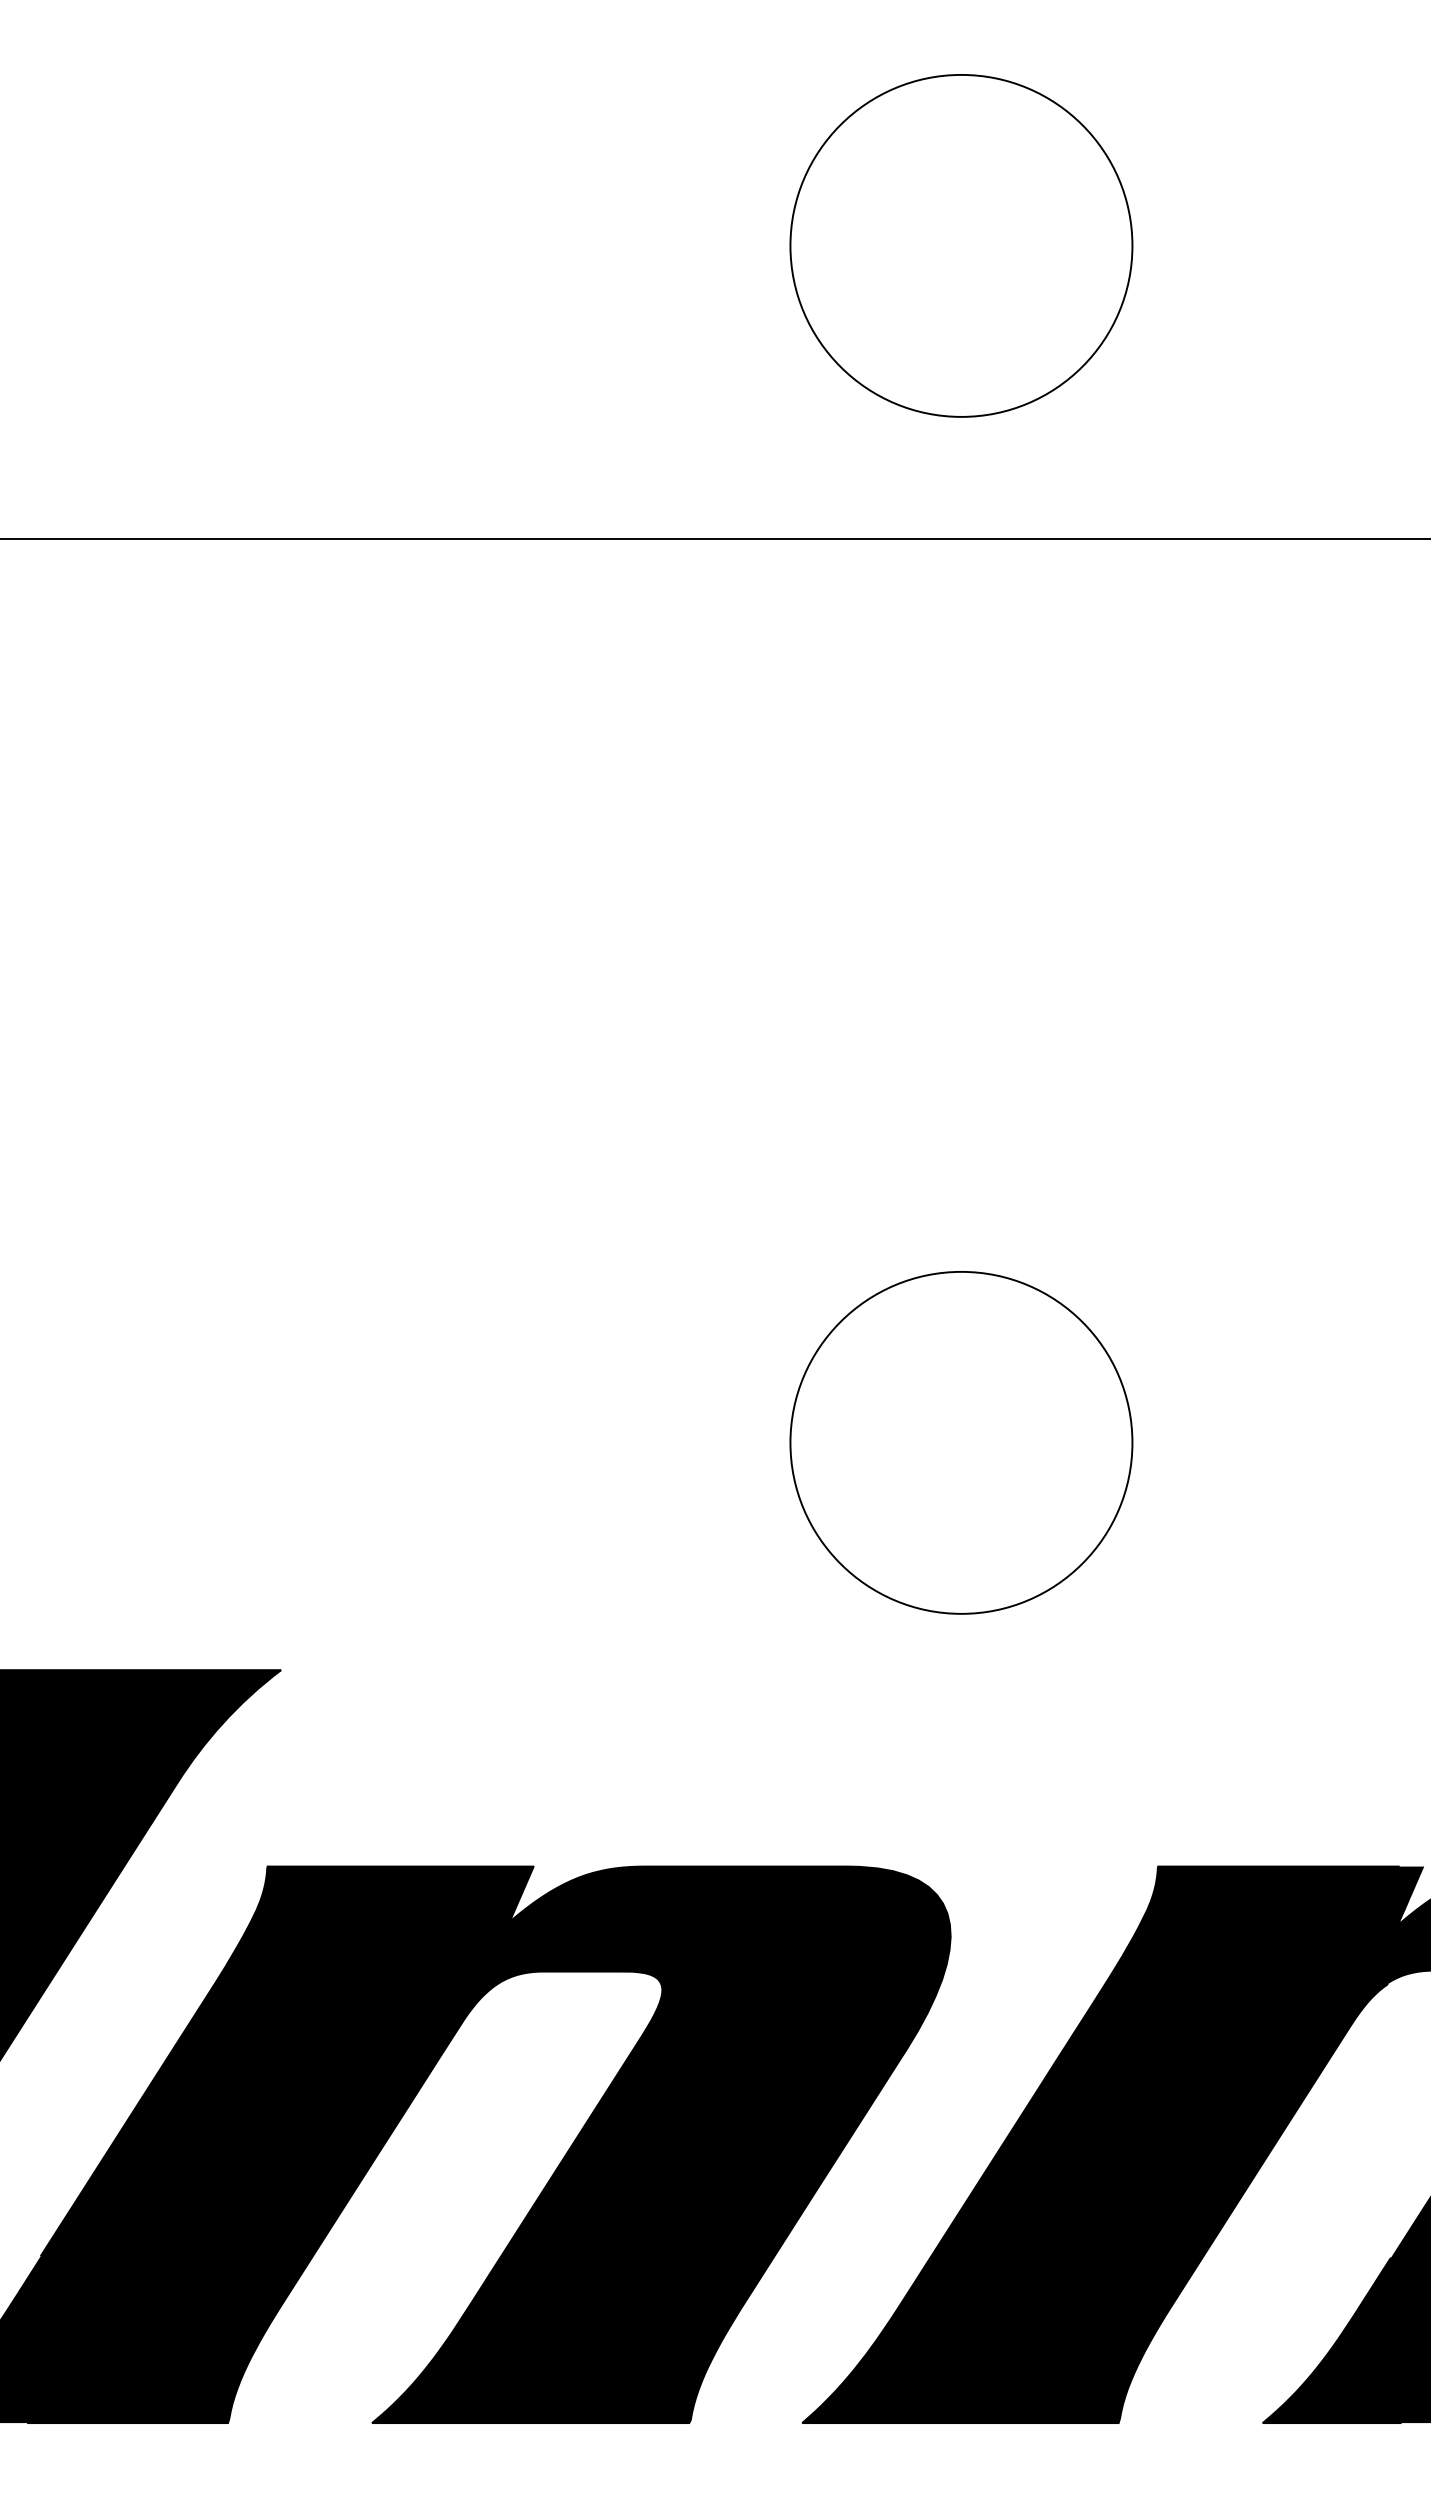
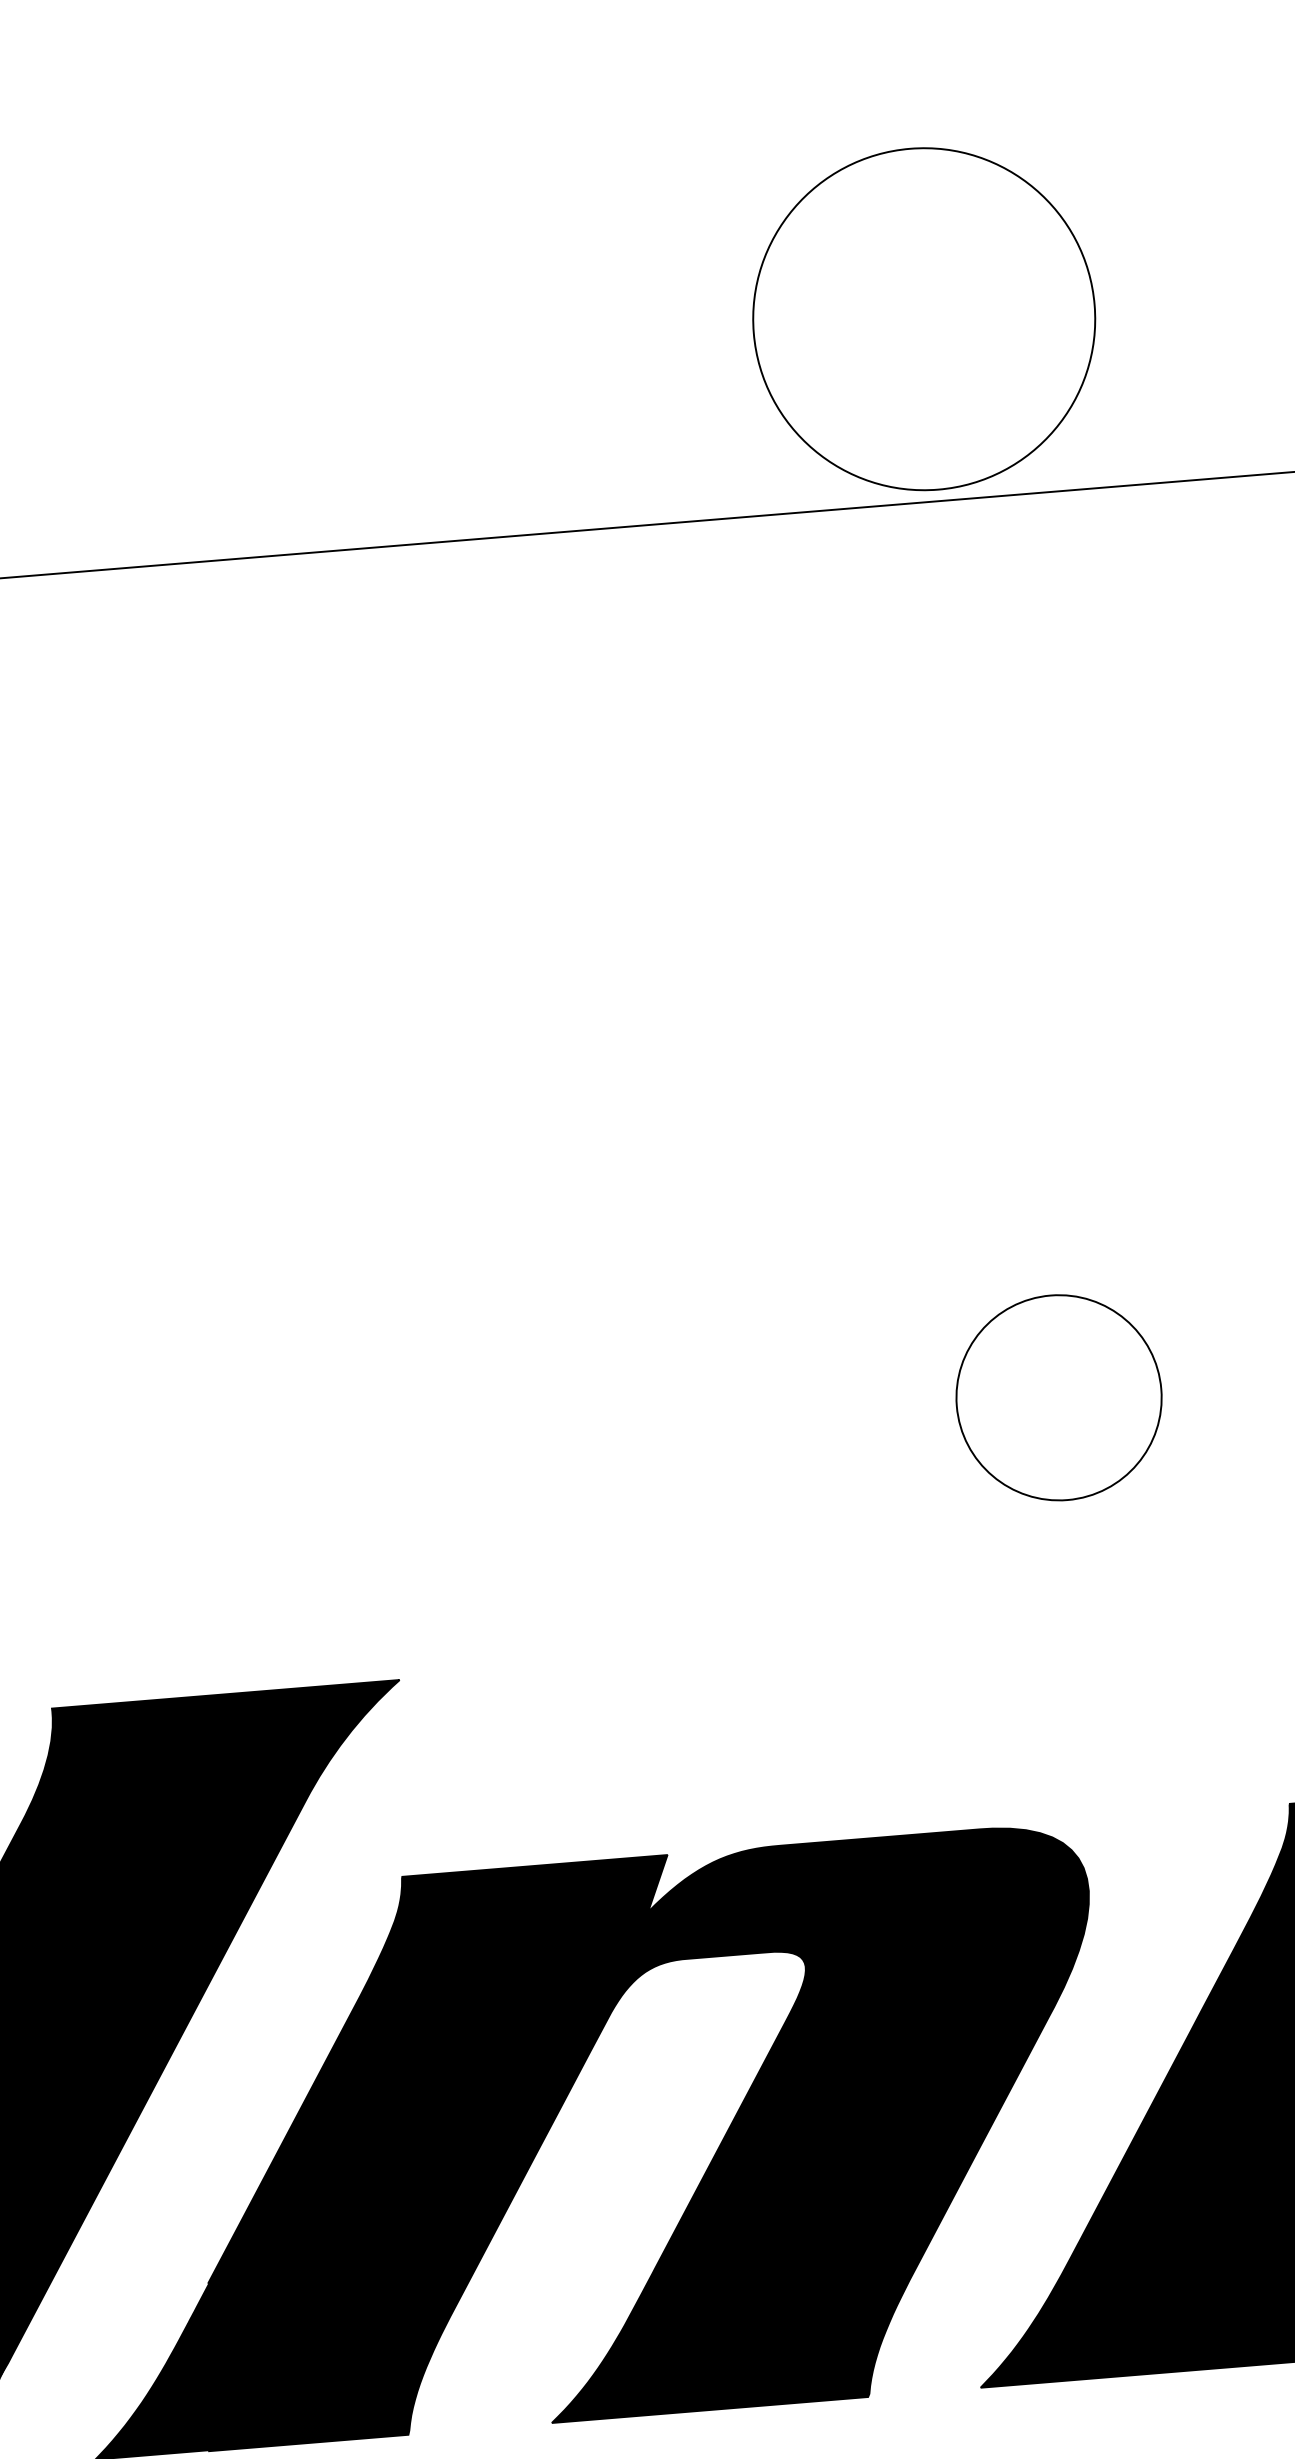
circle: (961, 245) -> (924, 318), moved
circle: (961, 1442) -> (1059, 1397), size x0.6

